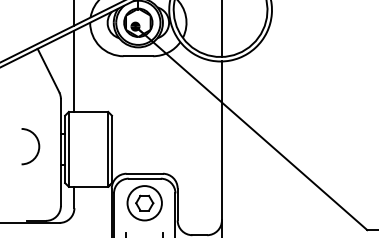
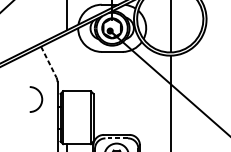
line: (74, 70) -> (67, 62), removed
line: (48, 71) -> (48, 62), solid -> dashed
arc: (38, 146) -> (41, 99), moved
line: (144, 178) -> (116, 138), solid -> dashed

